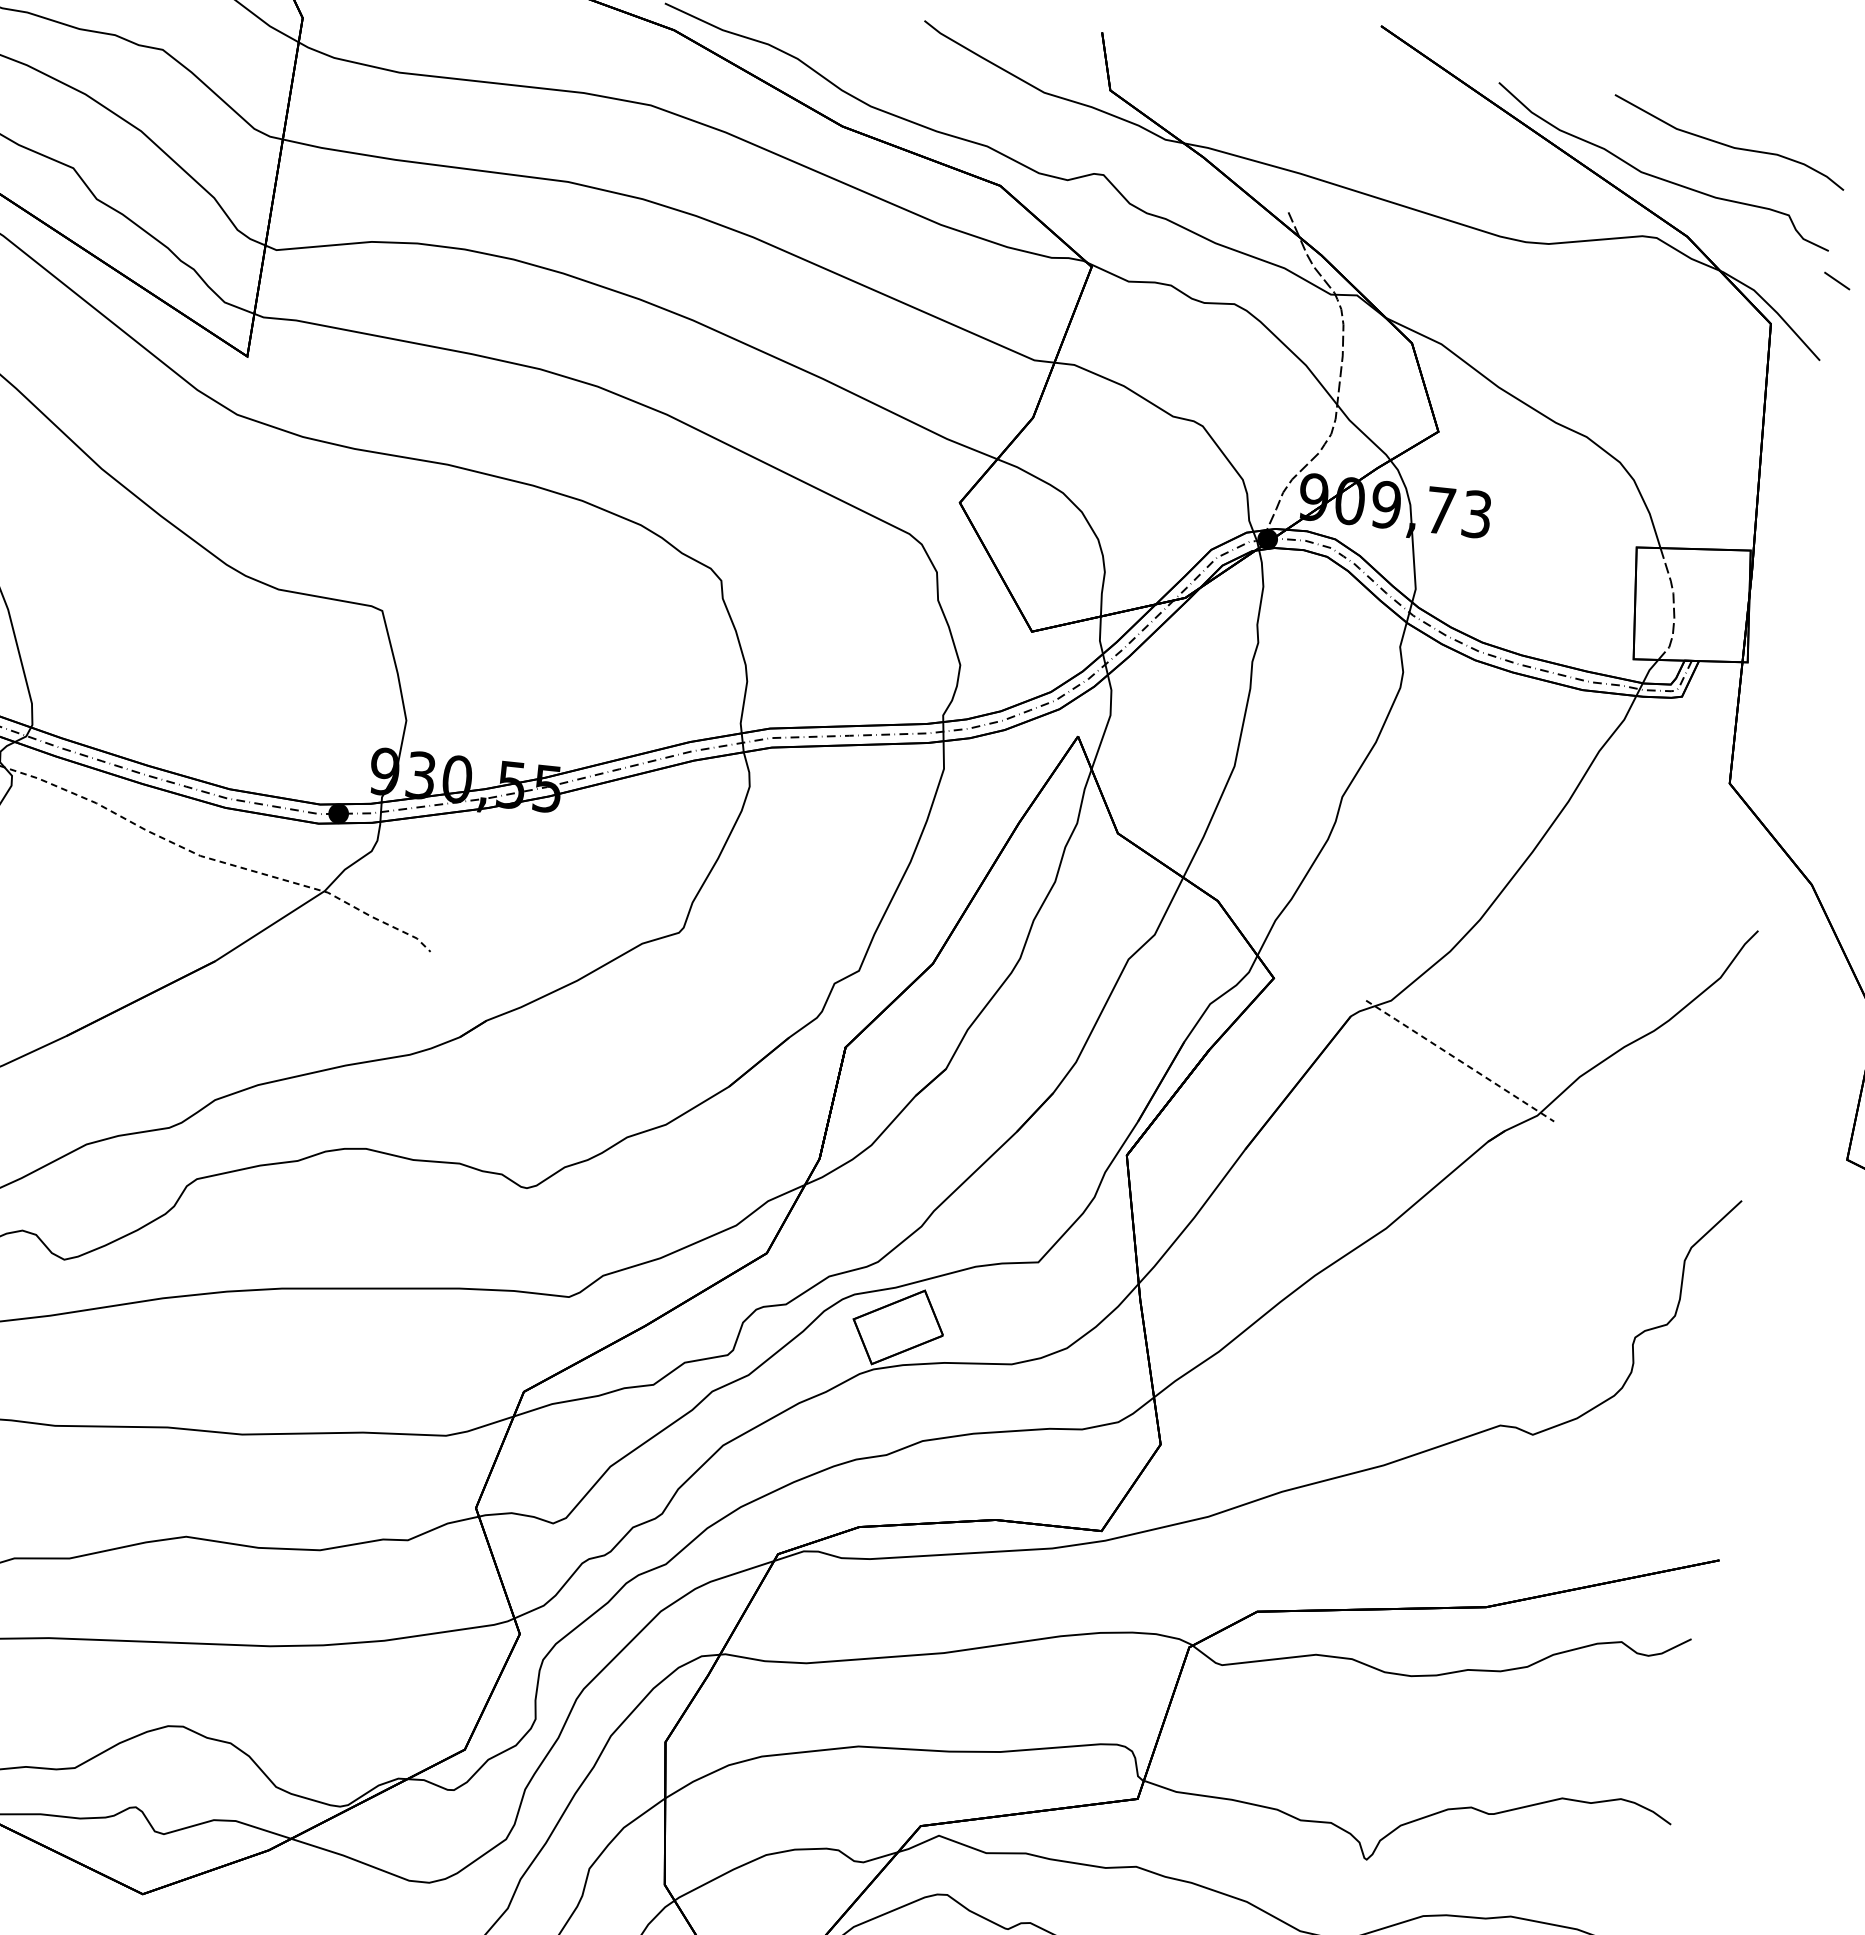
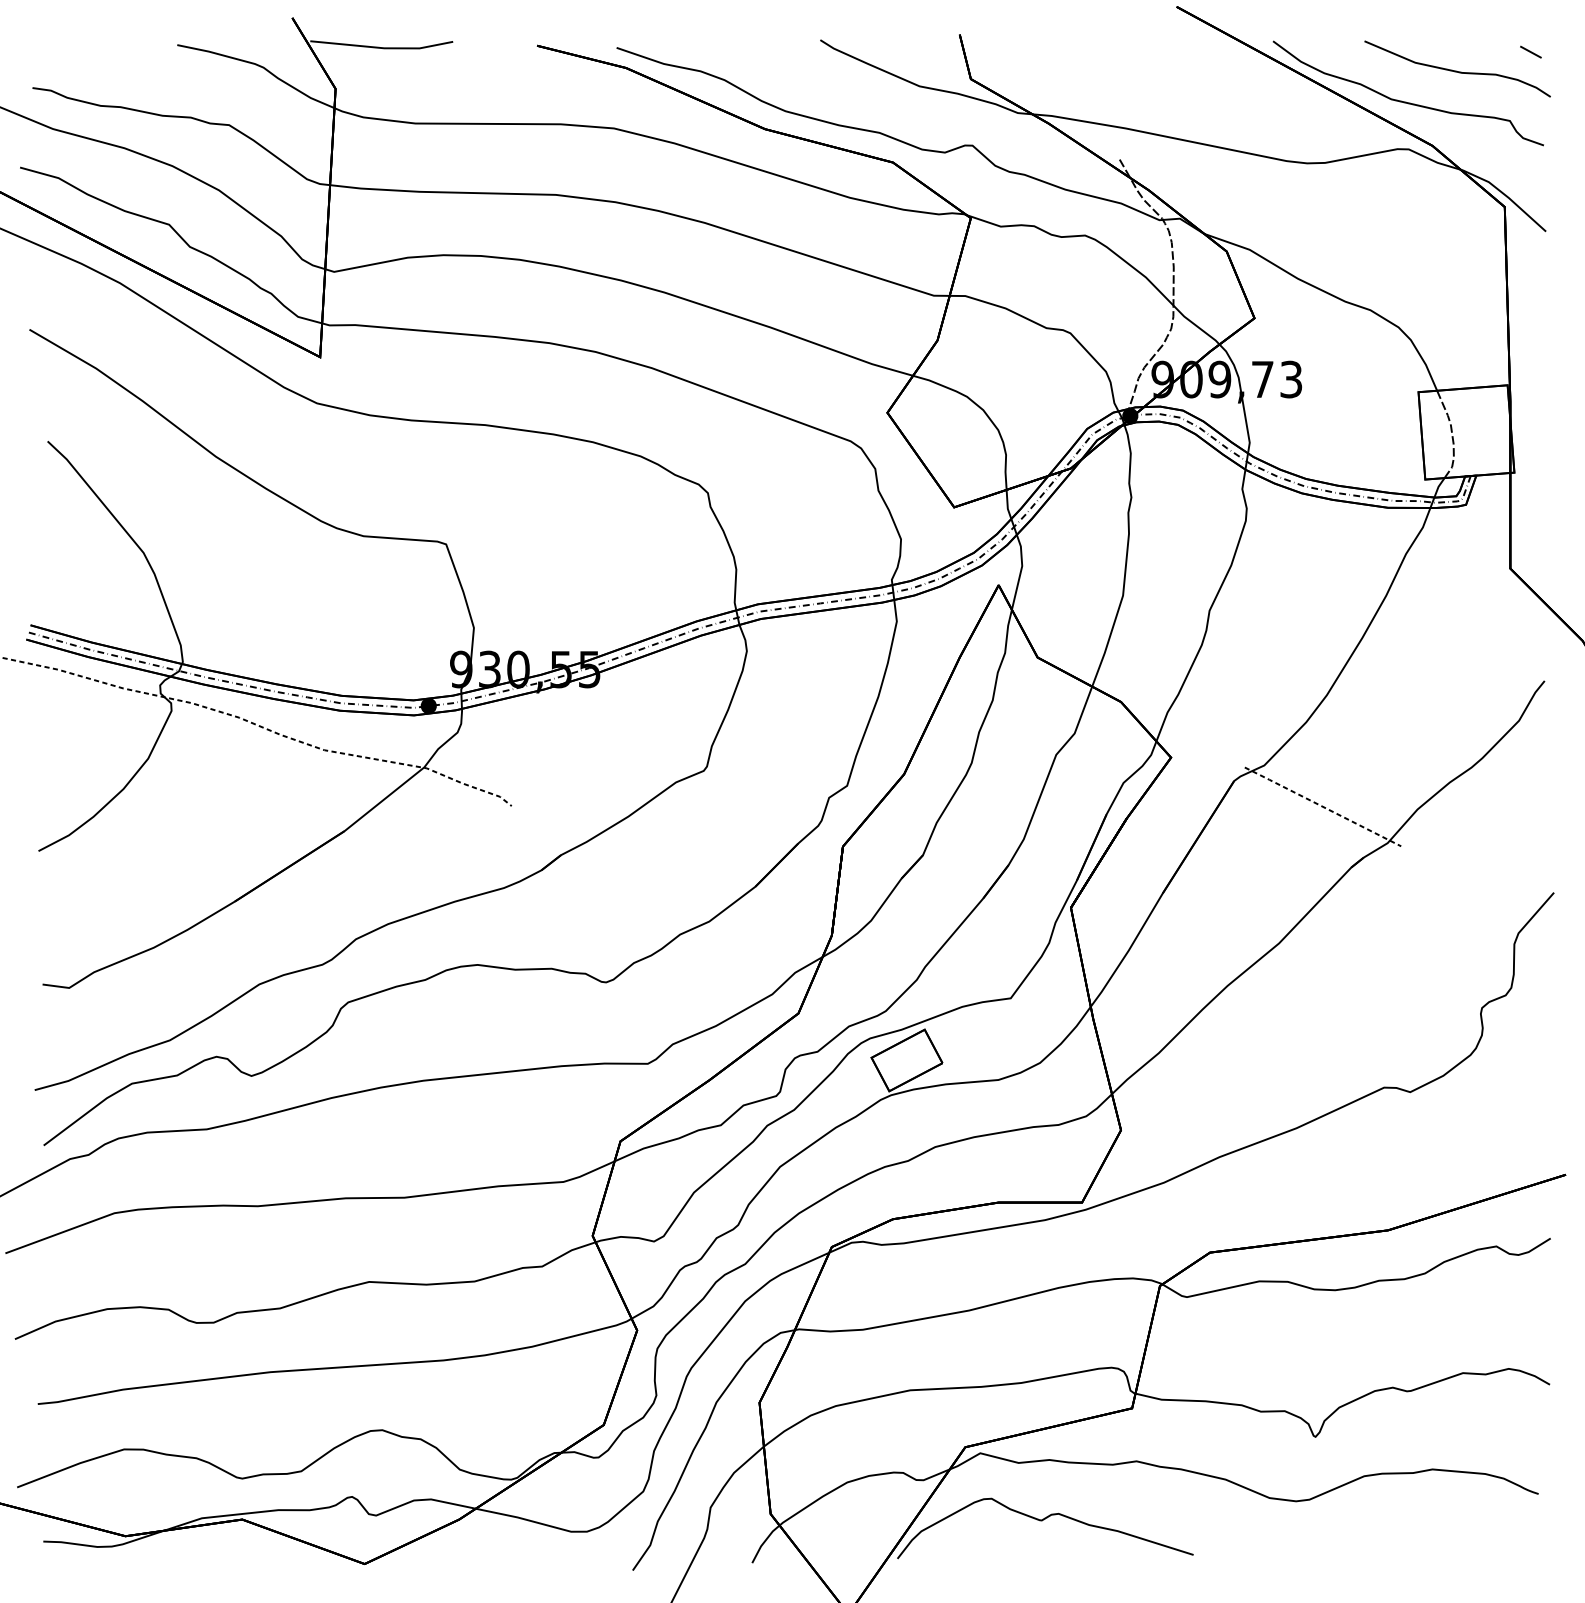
line: (1836, 280) -> (1530, 51), moved

